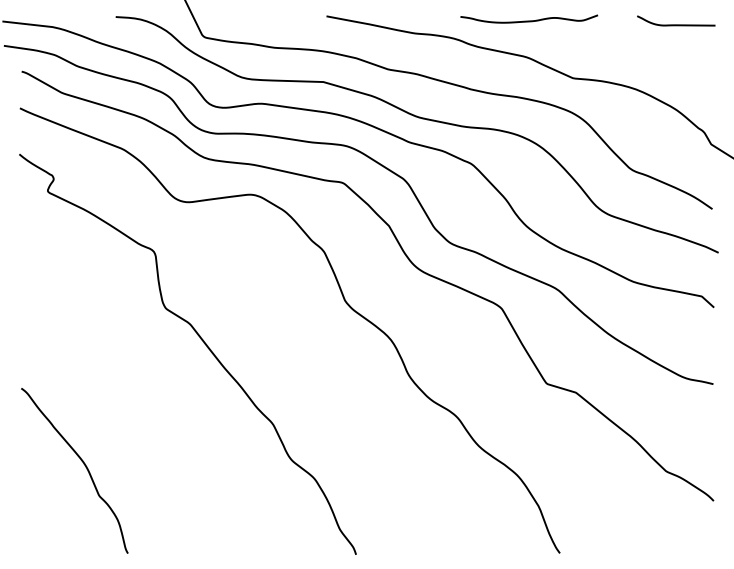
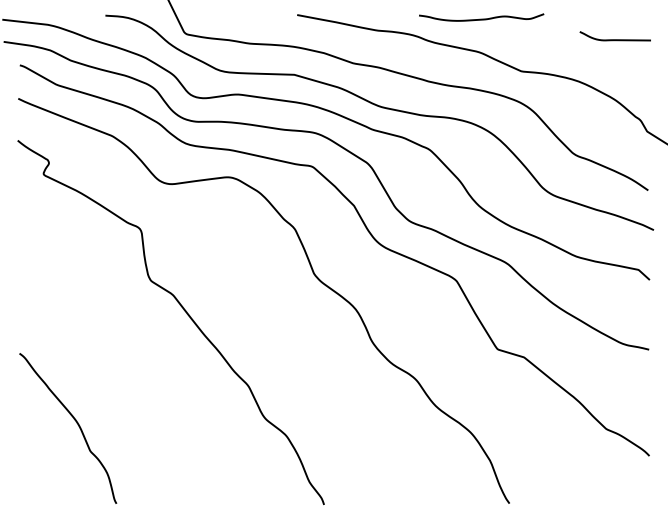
curve: (675, 24) -> (614, 39), moved

